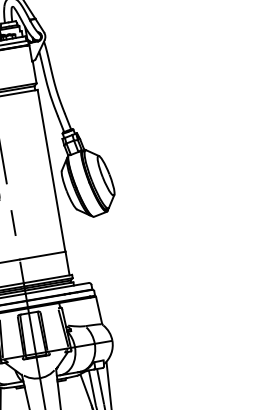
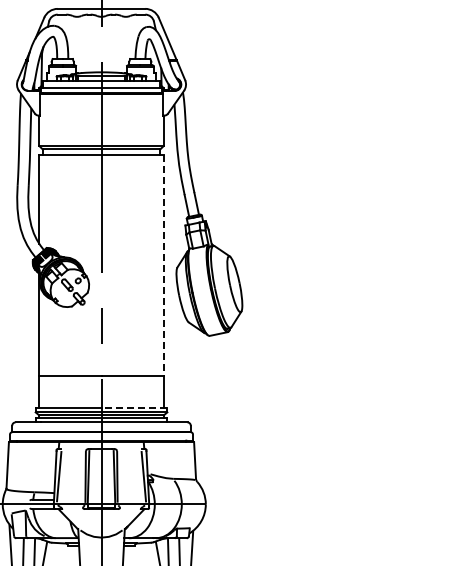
line: (51, 170) -> (163, 265), solid -> dashed
line: (47, 278) -> (134, 407), solid -> dashed

